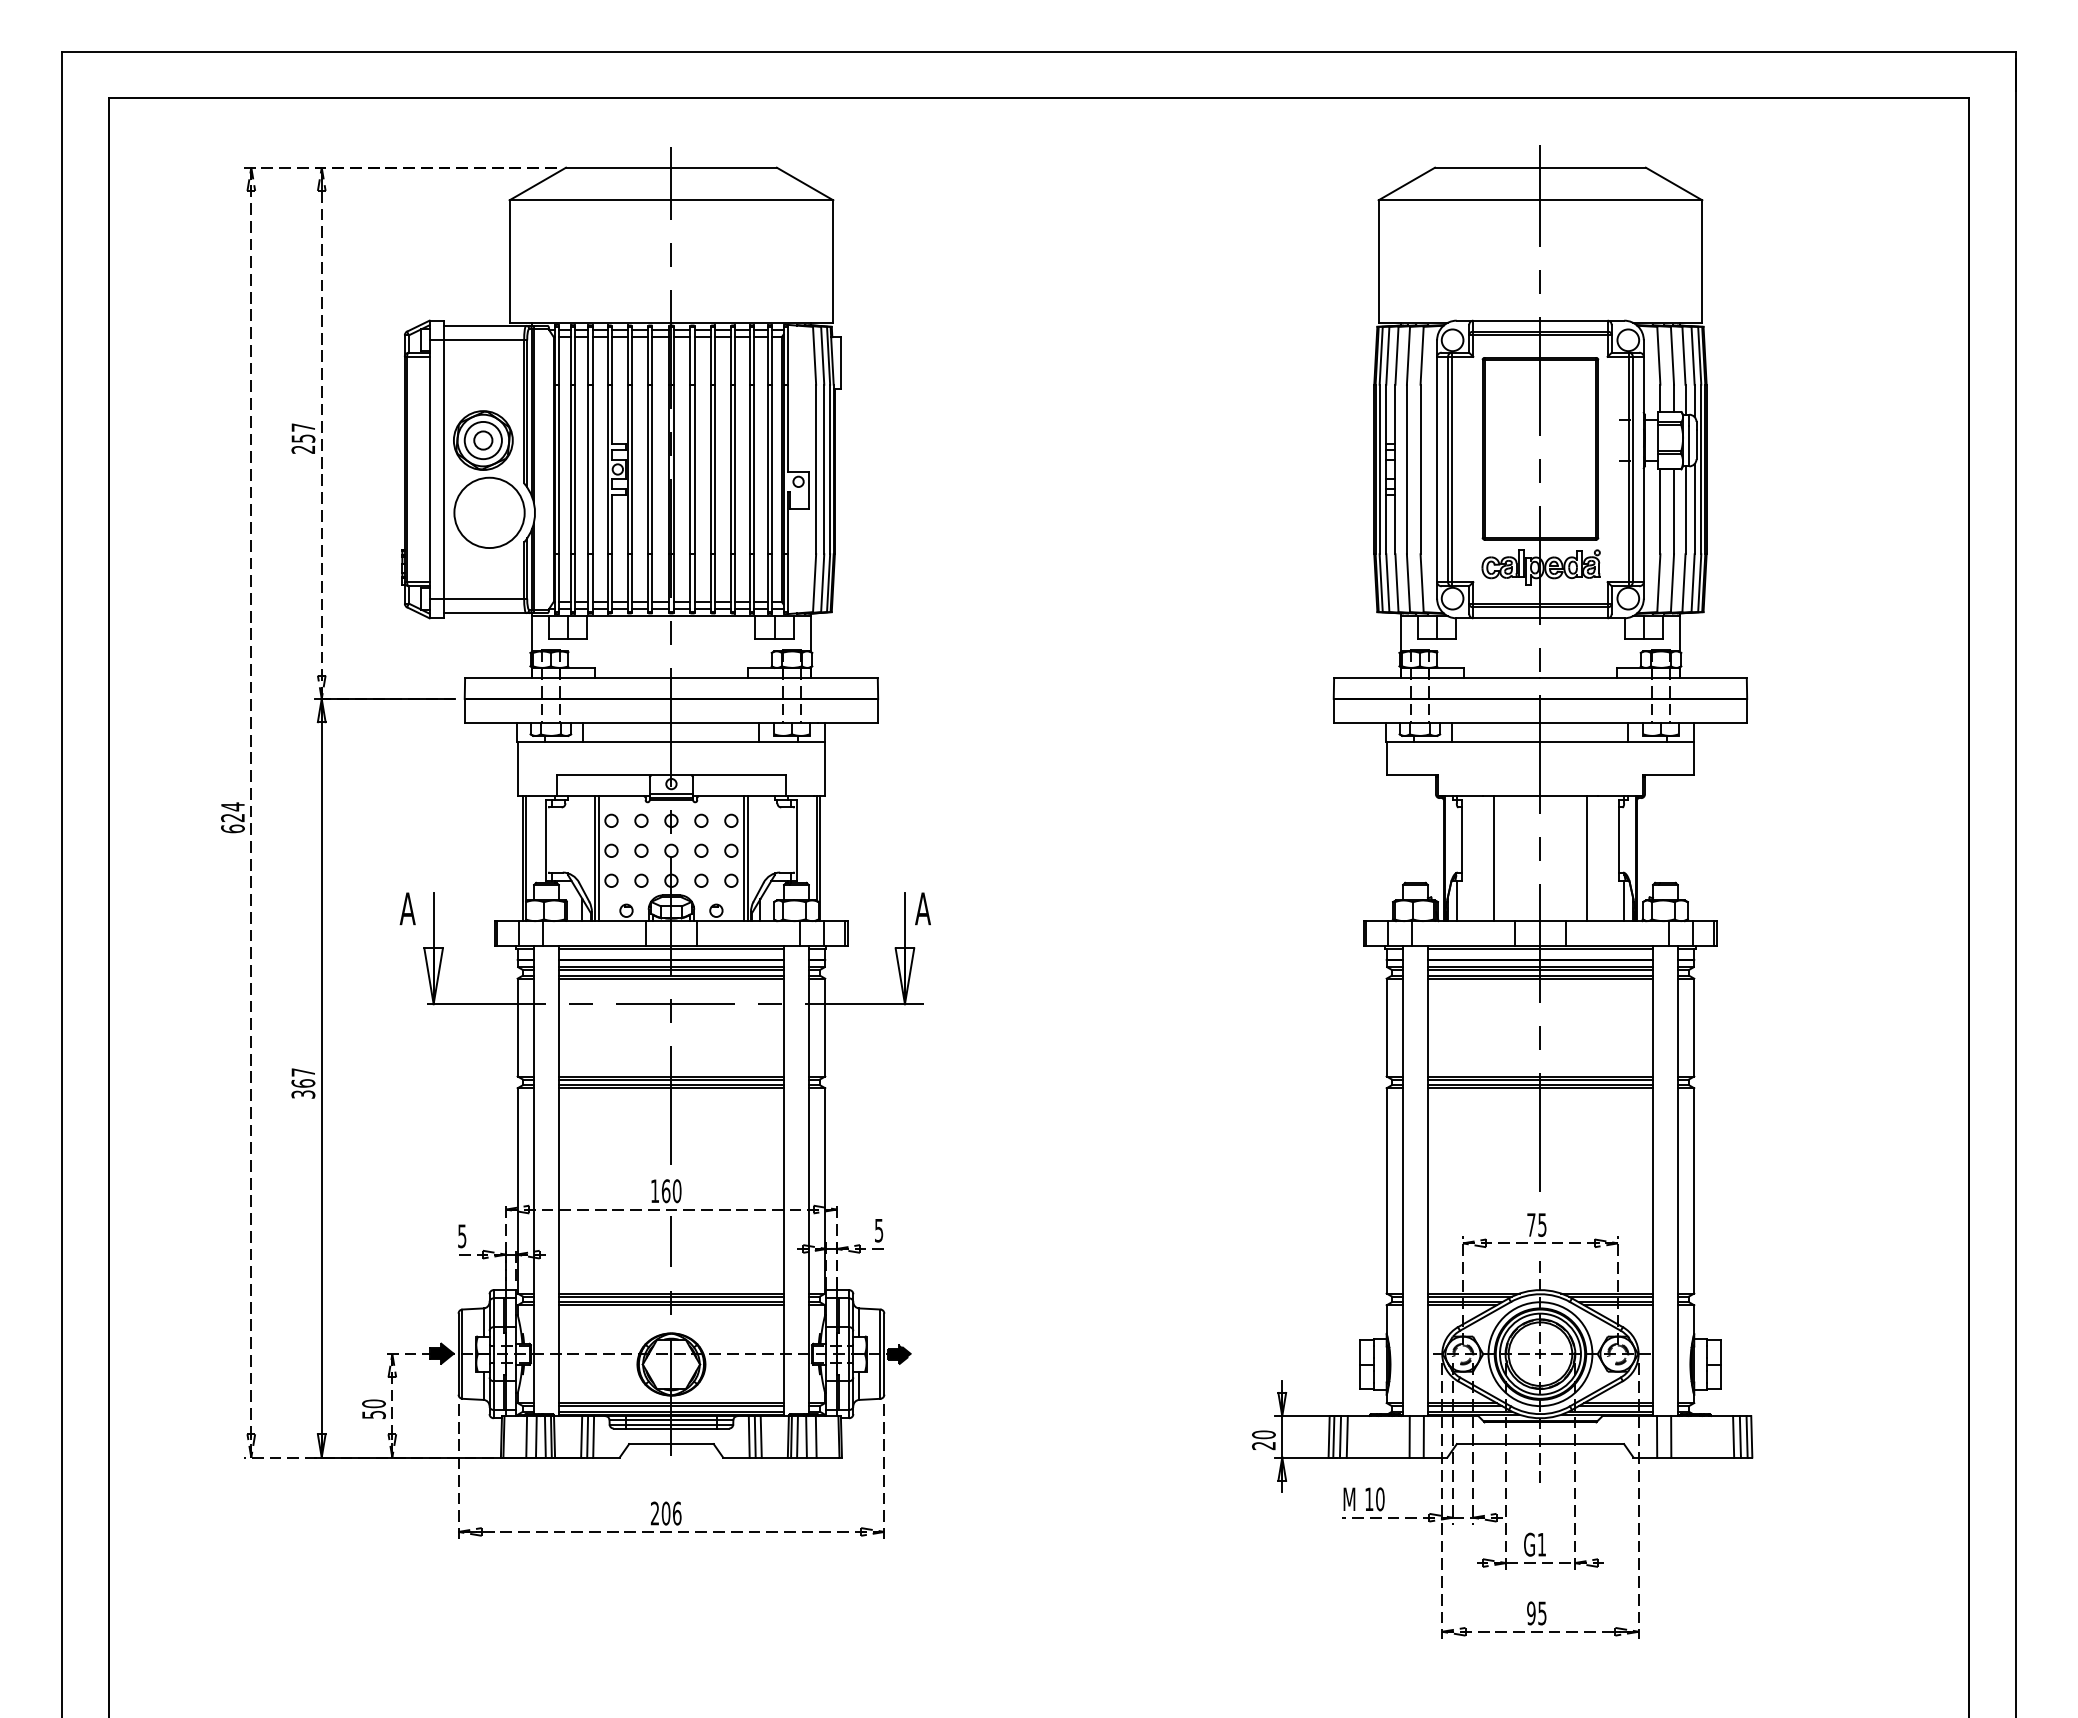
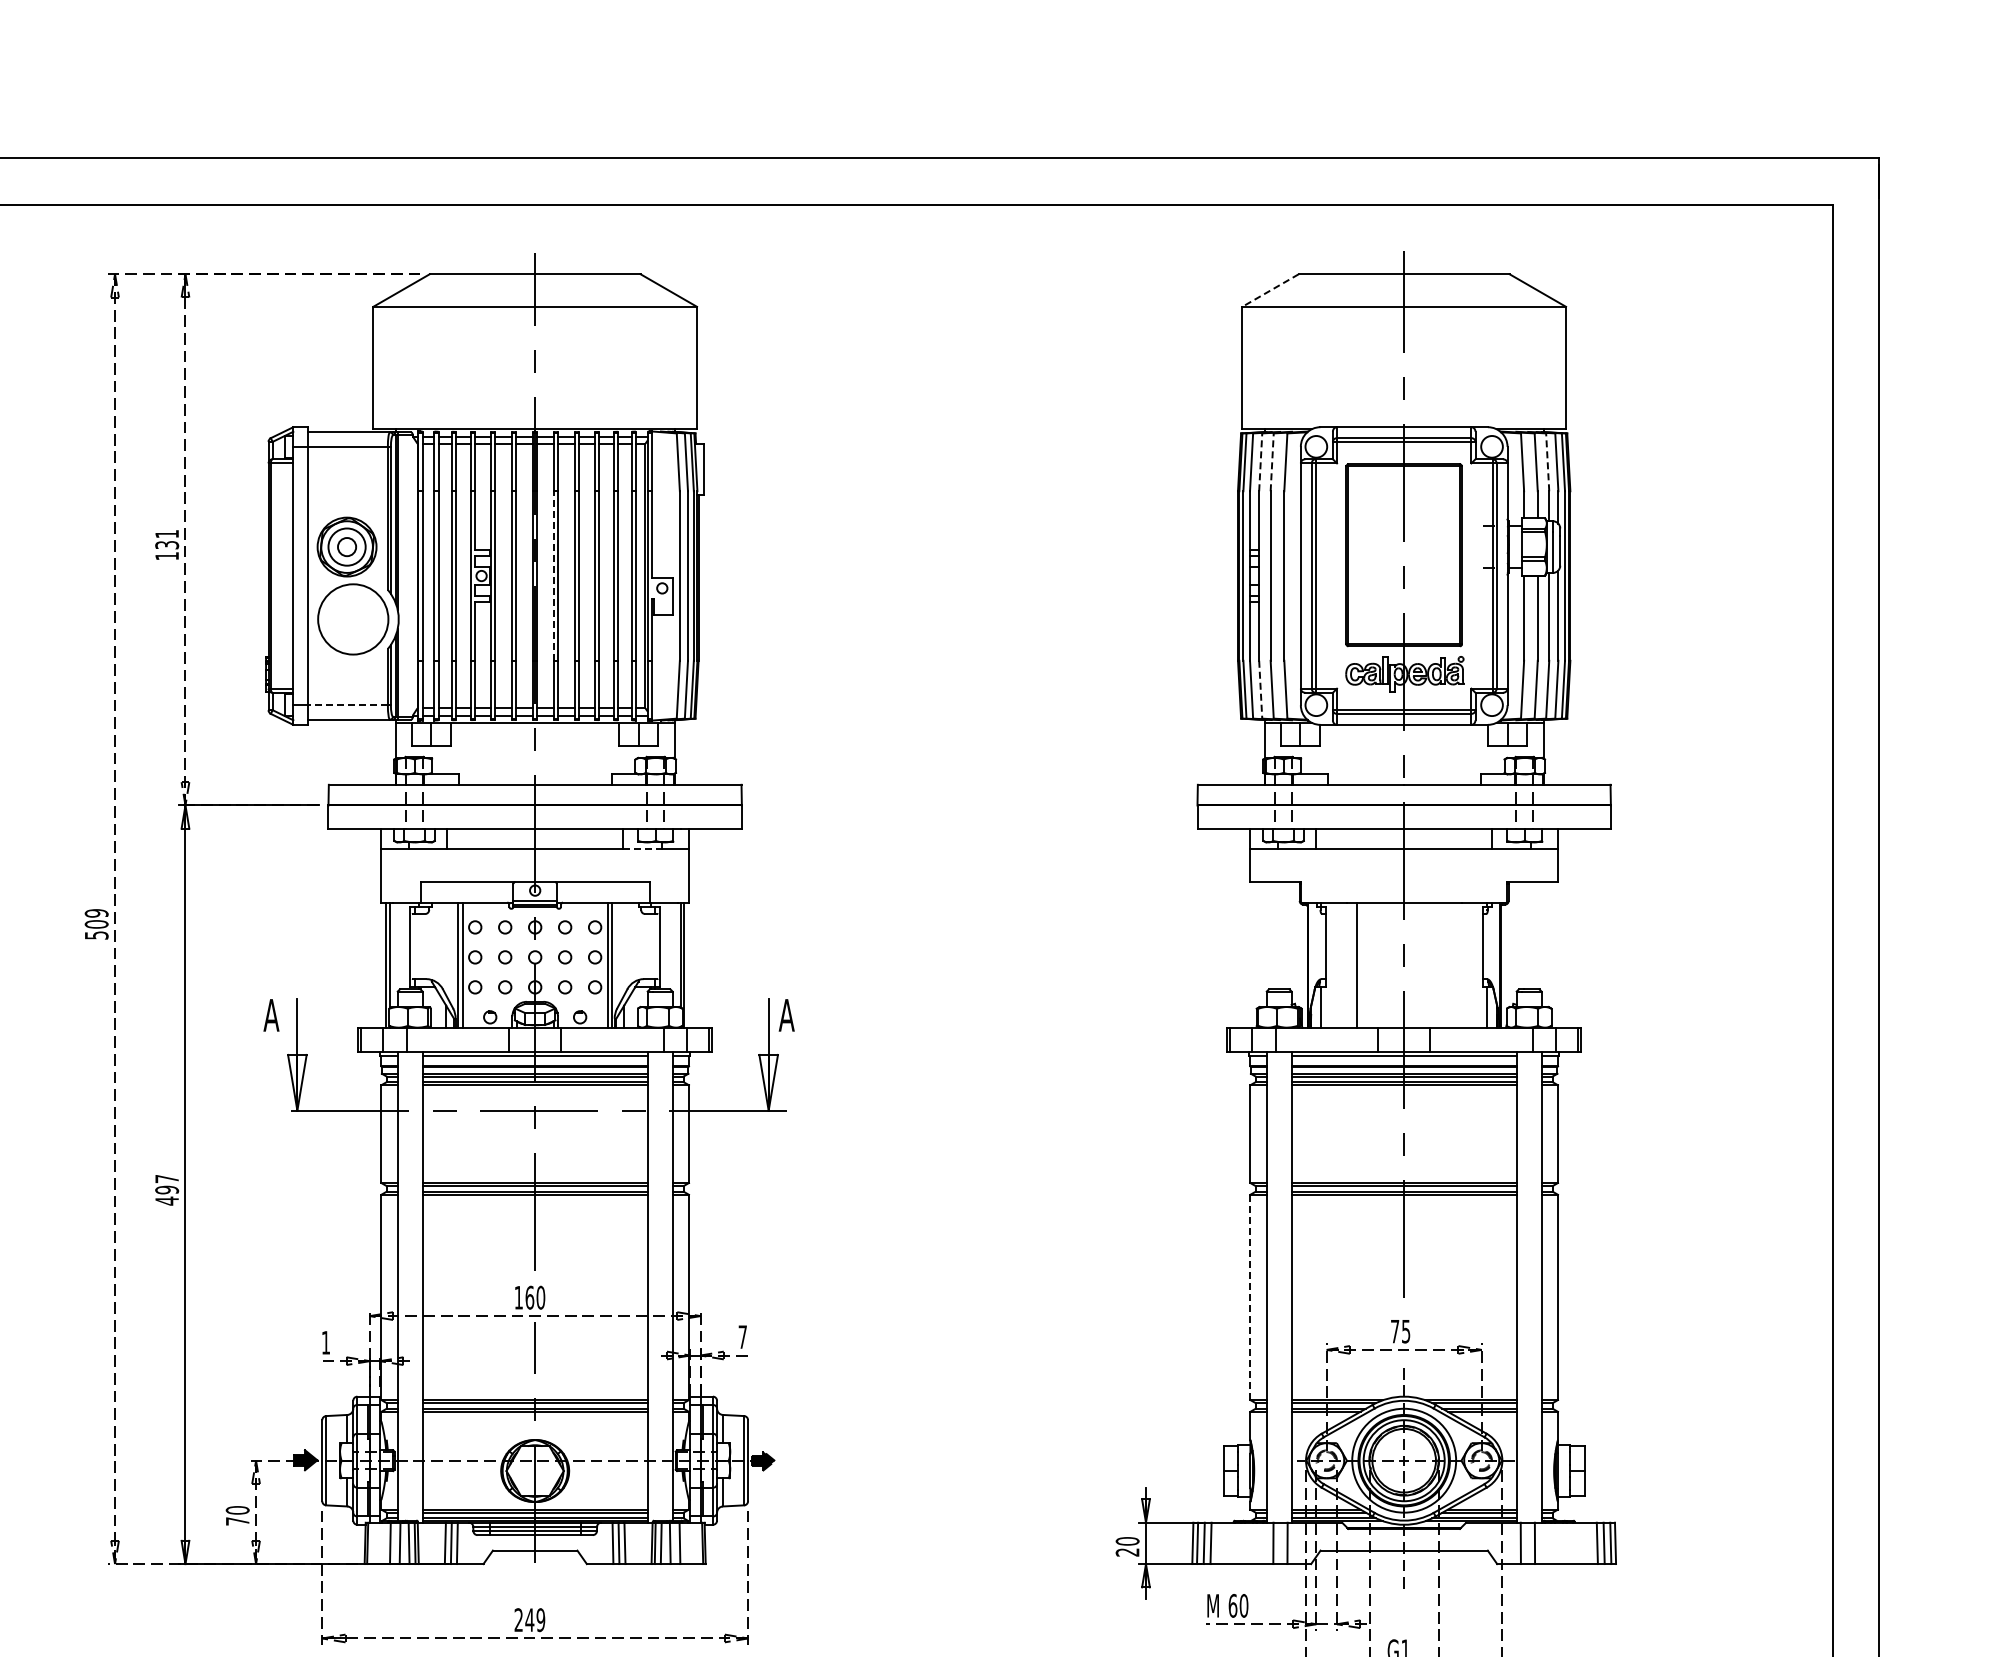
line: (1406, 184) -> (1270, 291), solid -> dashed
line: (1396, 355) -> (1260, 462), solid -> dashed
line: (1408, 355) -> (1272, 462), solid -> dashed
line: (1683, 355) -> (1547, 462), solid -> dashed
text: (302, 438) -> (166, 545), 257 -> 131
line: (690, 469) -> (554, 576), solid -> dashed
line: (1396, 583) -> (1260, 690), solid -> dashed
line: (483, 598) -> (347, 705), solid -> dashed
line: (779, 742) -> (643, 849), solid -> dashed
text: (232, 817) -> (96, 924), 624 -> 509
line: (1587, 858) -> (1451, 965), removed
text: (303, 1089) -> (167, 1196), 367 -> 497
line: (1386, 1190) -> (1250, 1297), solid -> dashed
text: (879, 1230) -> (743, 1337), 5 -> 7
text: (462, 1236) -> (326, 1343), 5 -> 1
text: (373, 1414) -> (237, 1521), 50 -> 70
text: (1369, 1499) -> (1233, 1606), 10 -> 60
text: (671, 1513) -> (535, 1620), 206 -> 249

